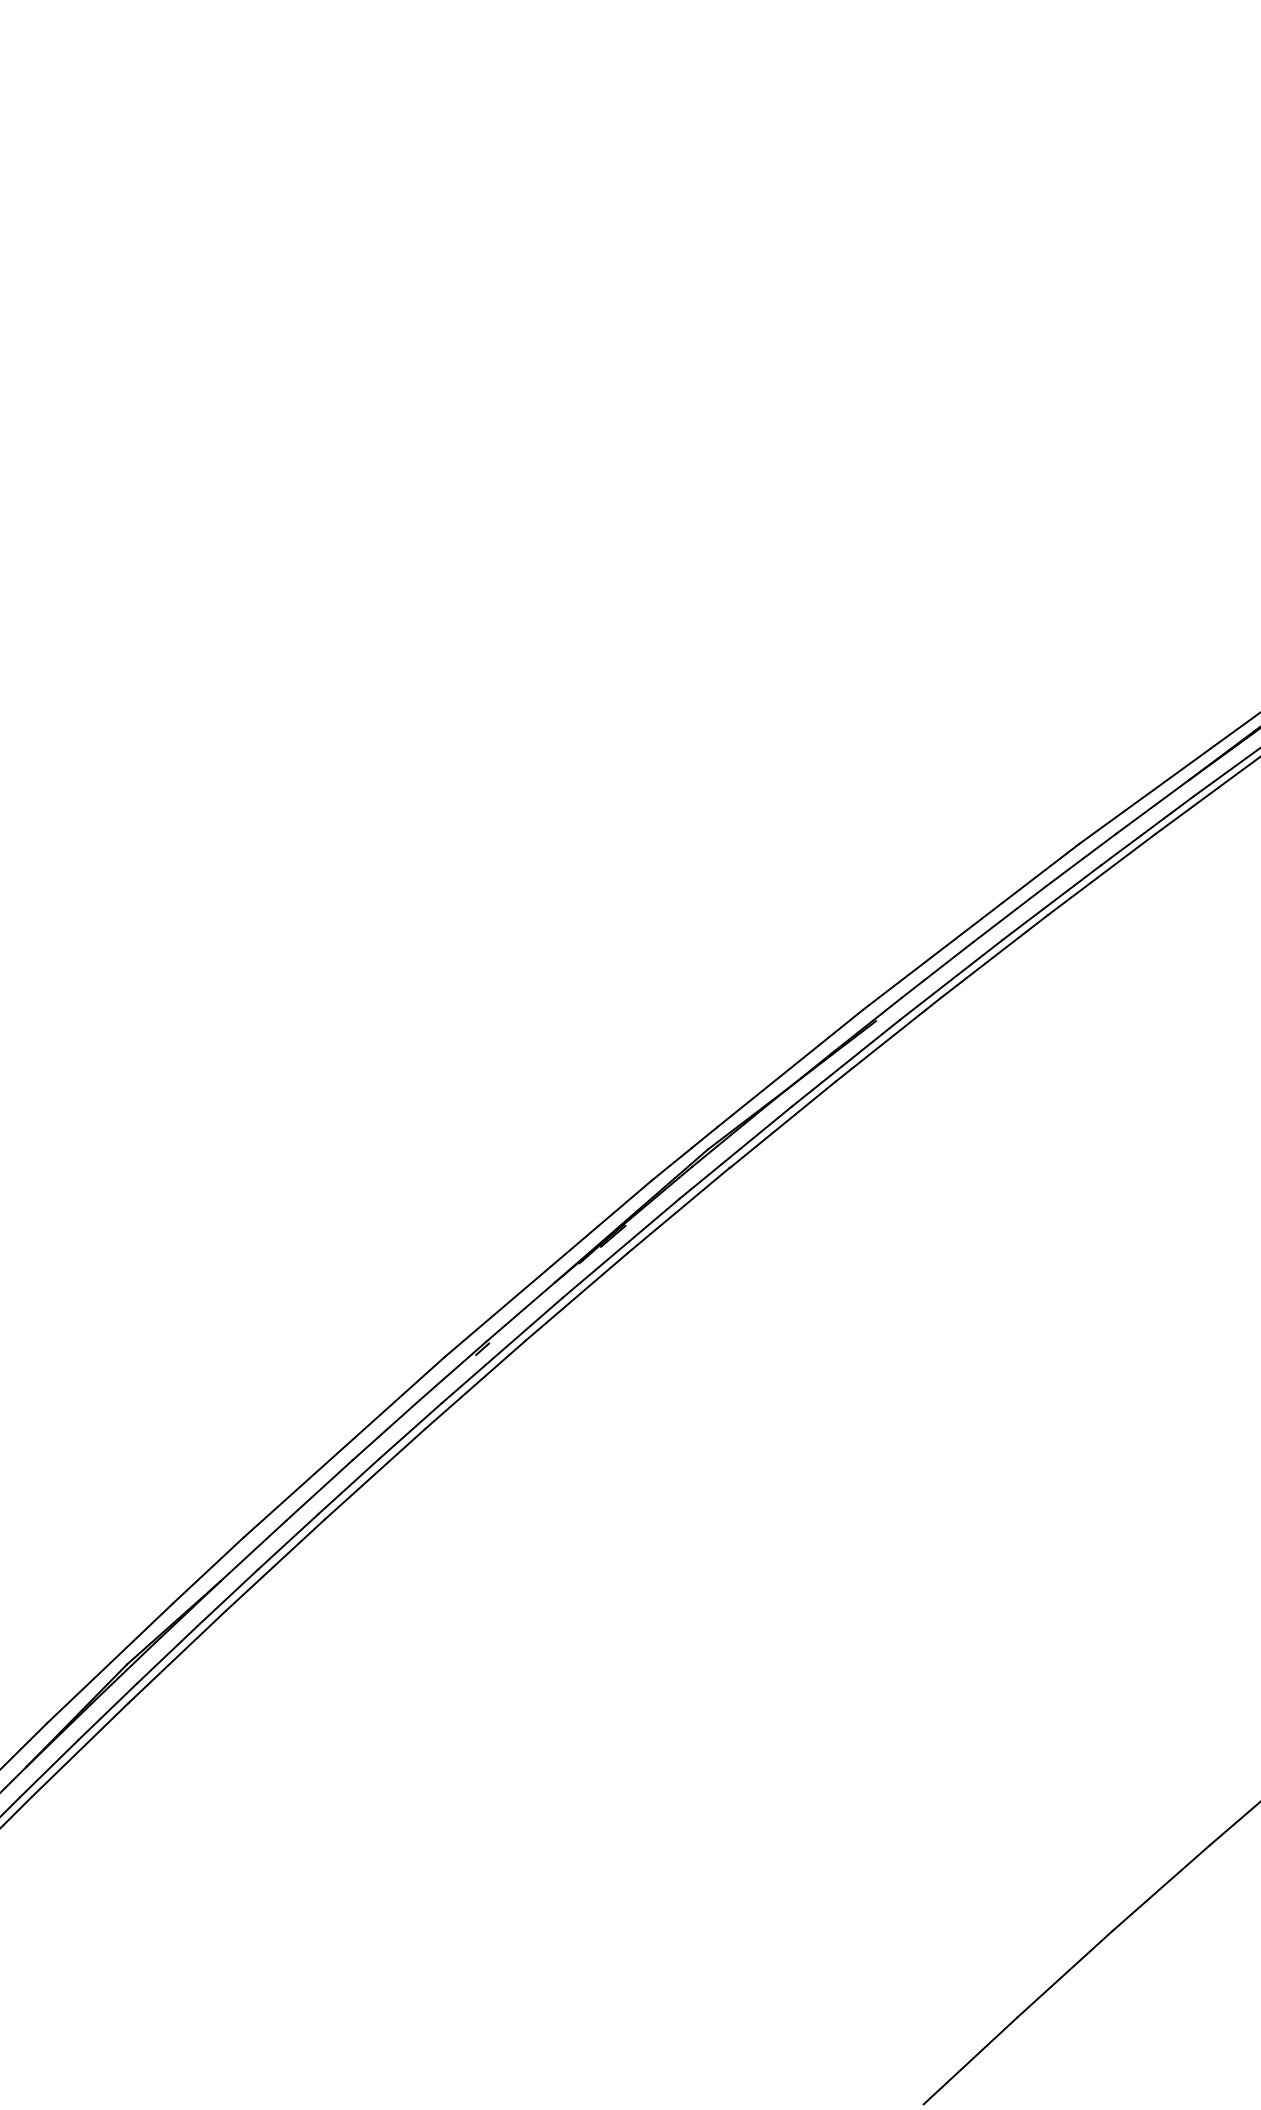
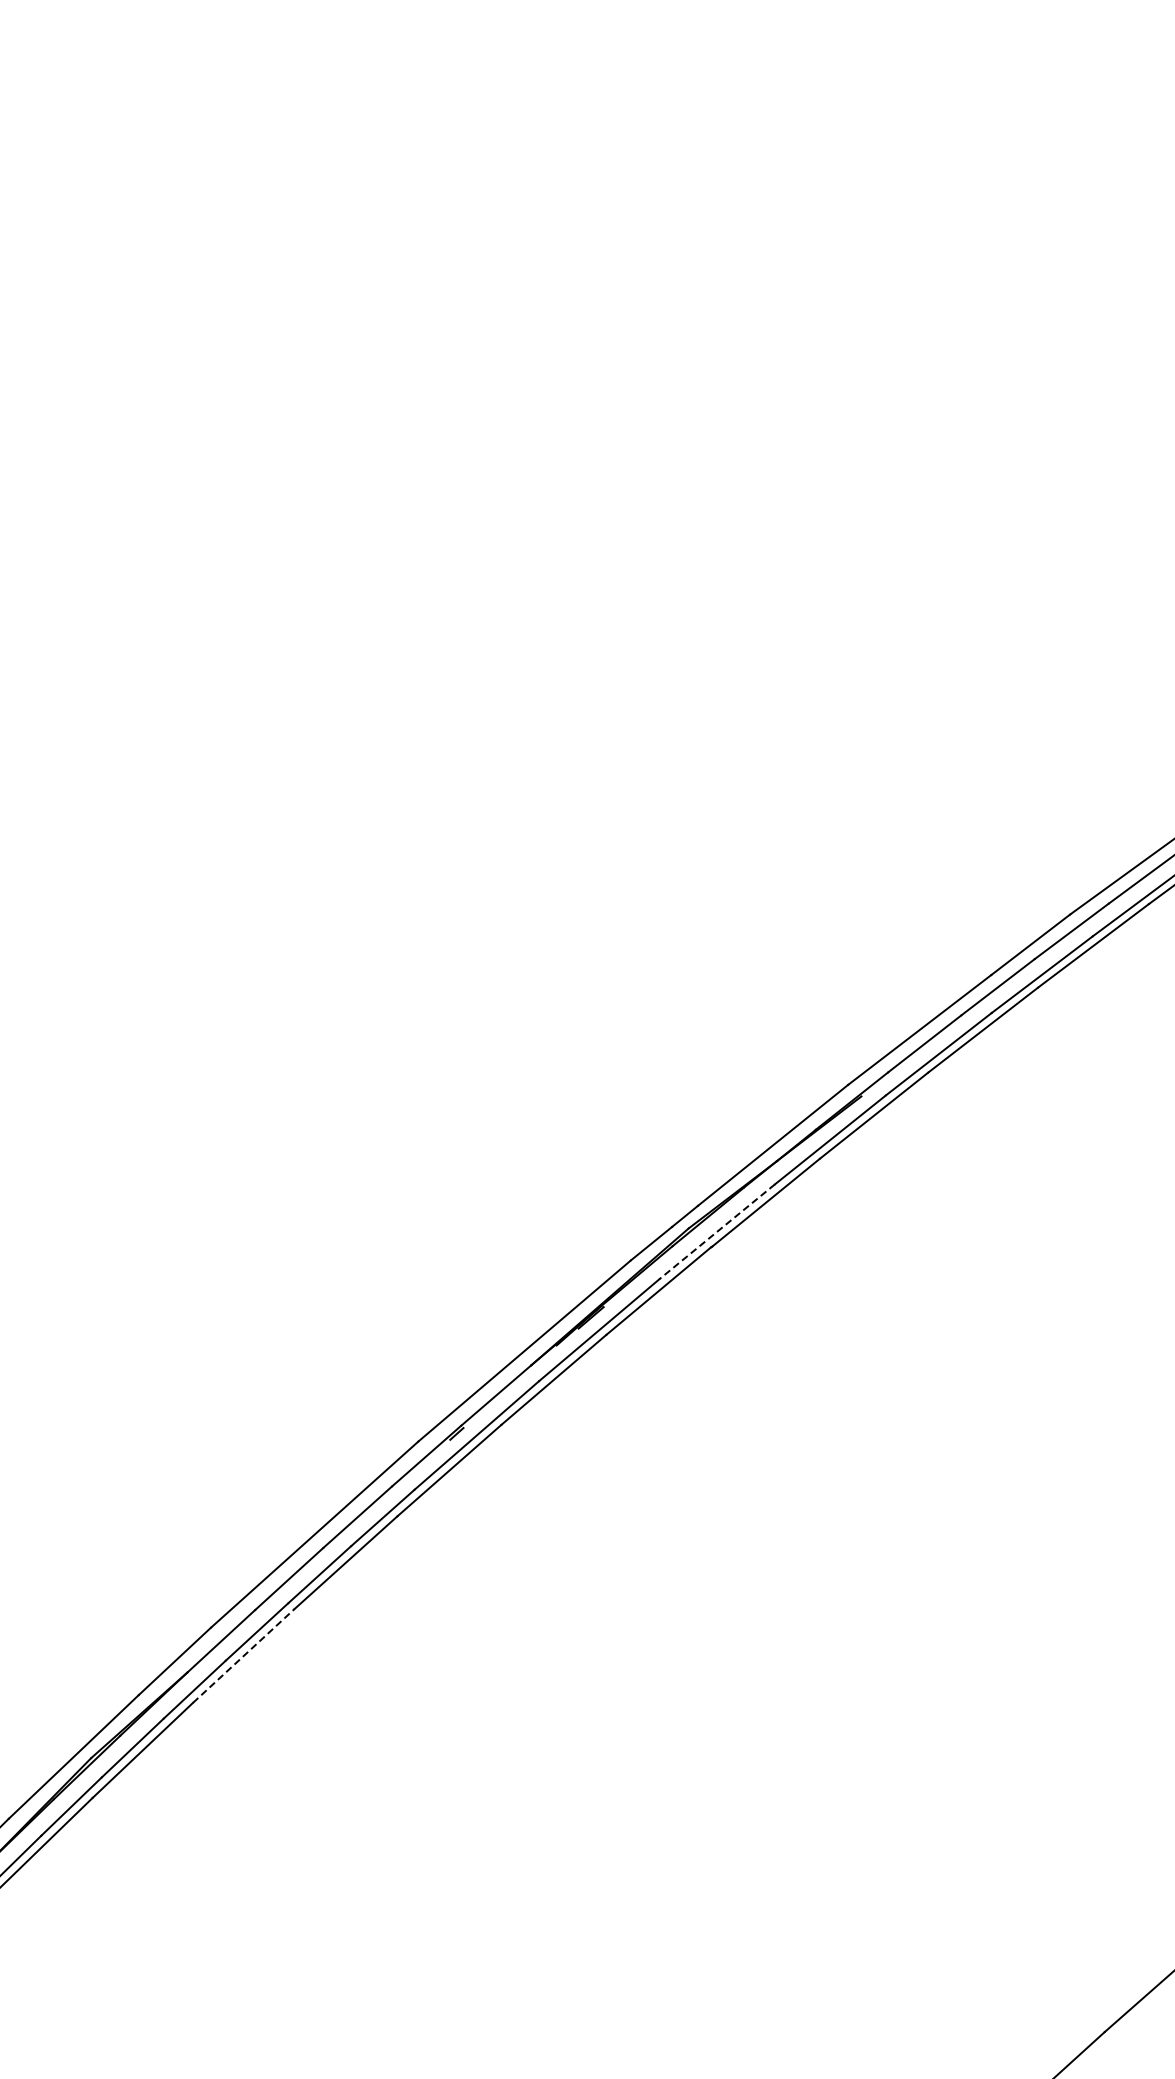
line: (735, 1152) -> (716, 1231), solid -> dashed
line: (275, 1564) -> (243, 1655), solid -> dashed

